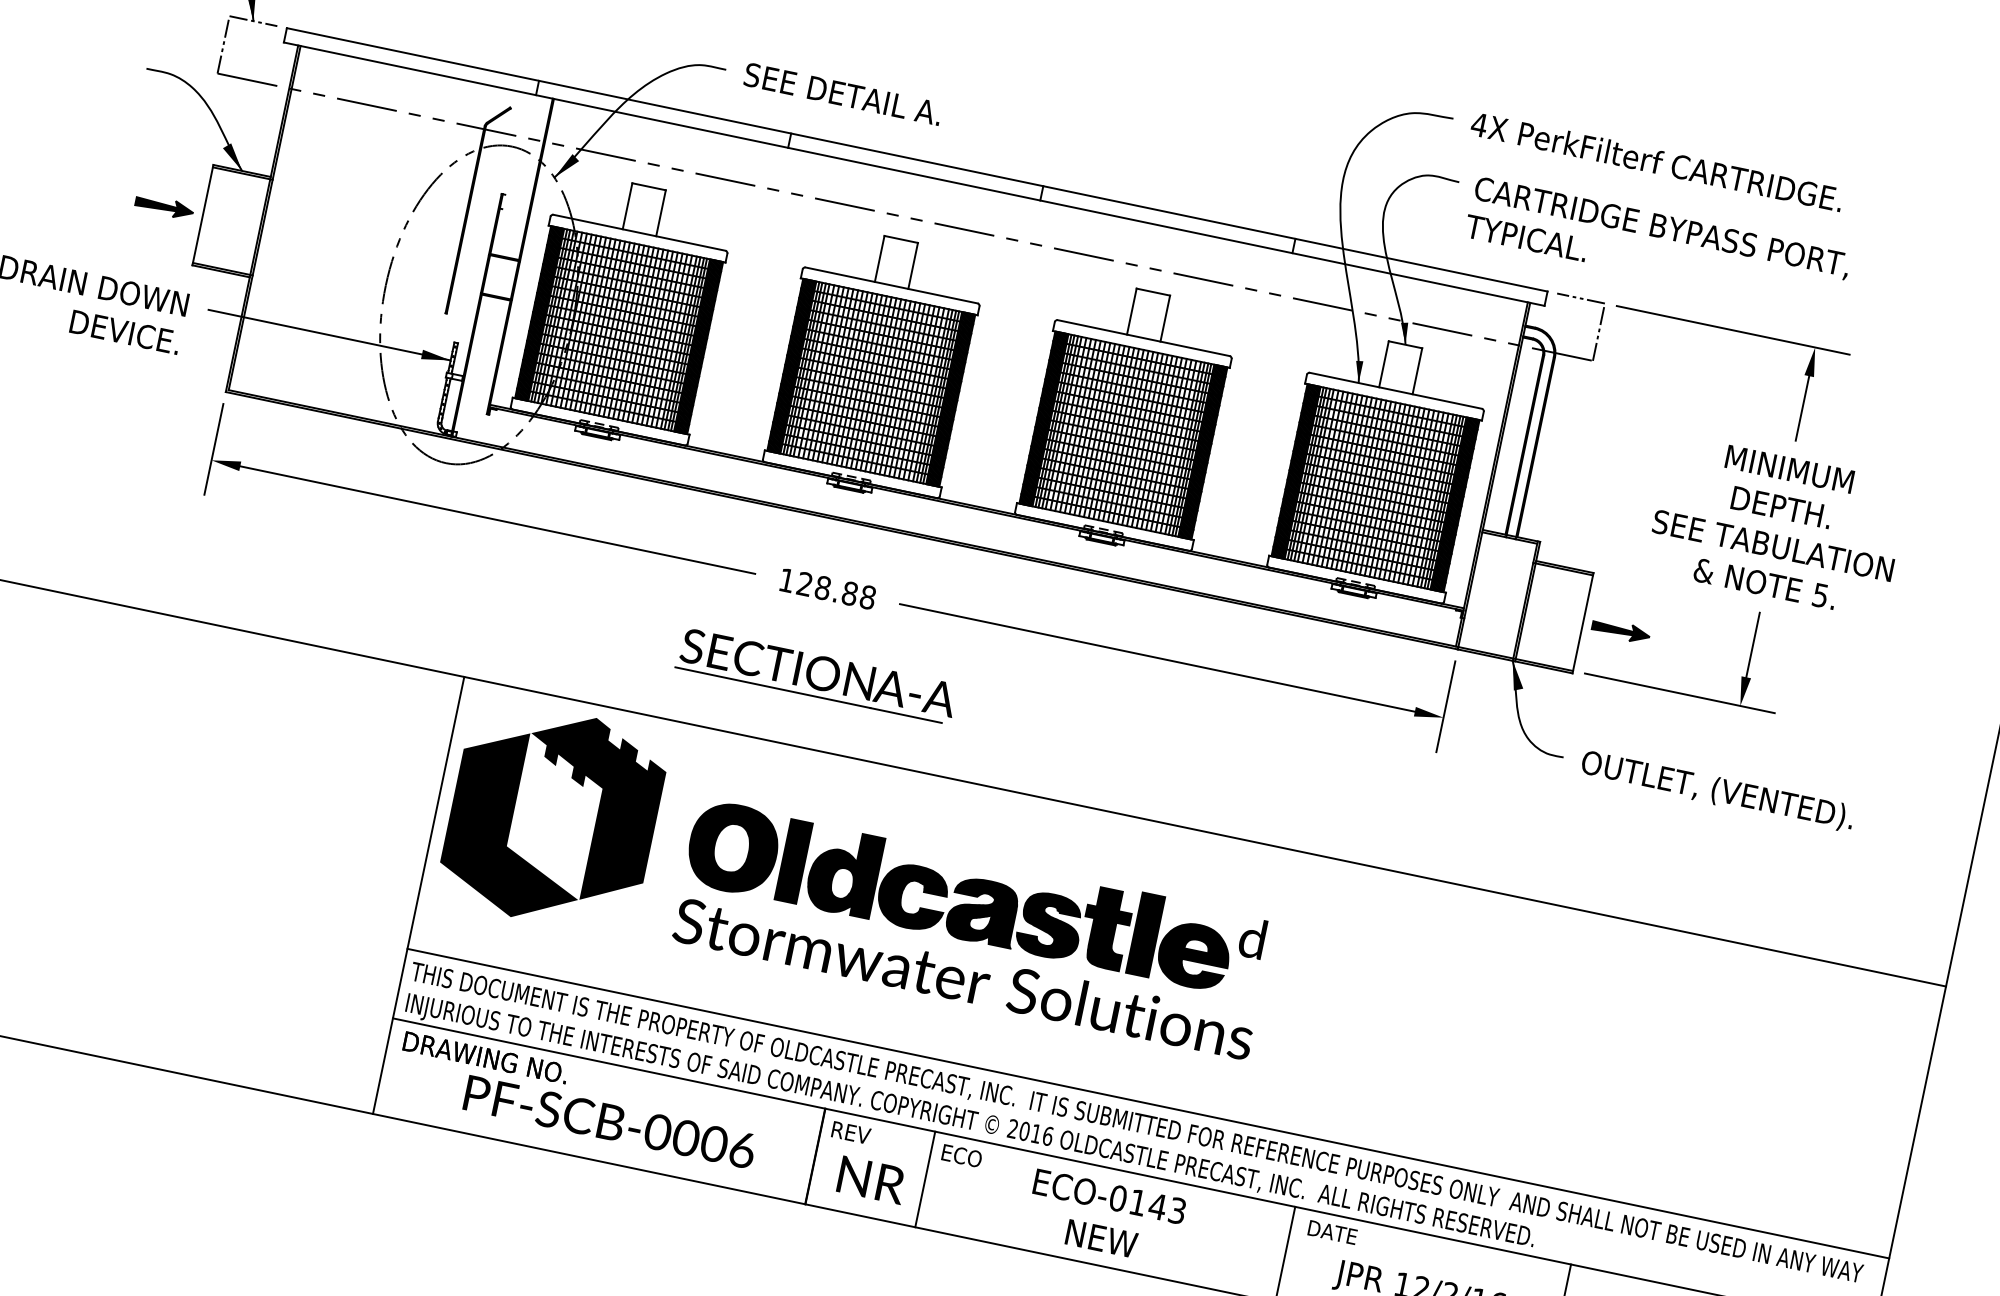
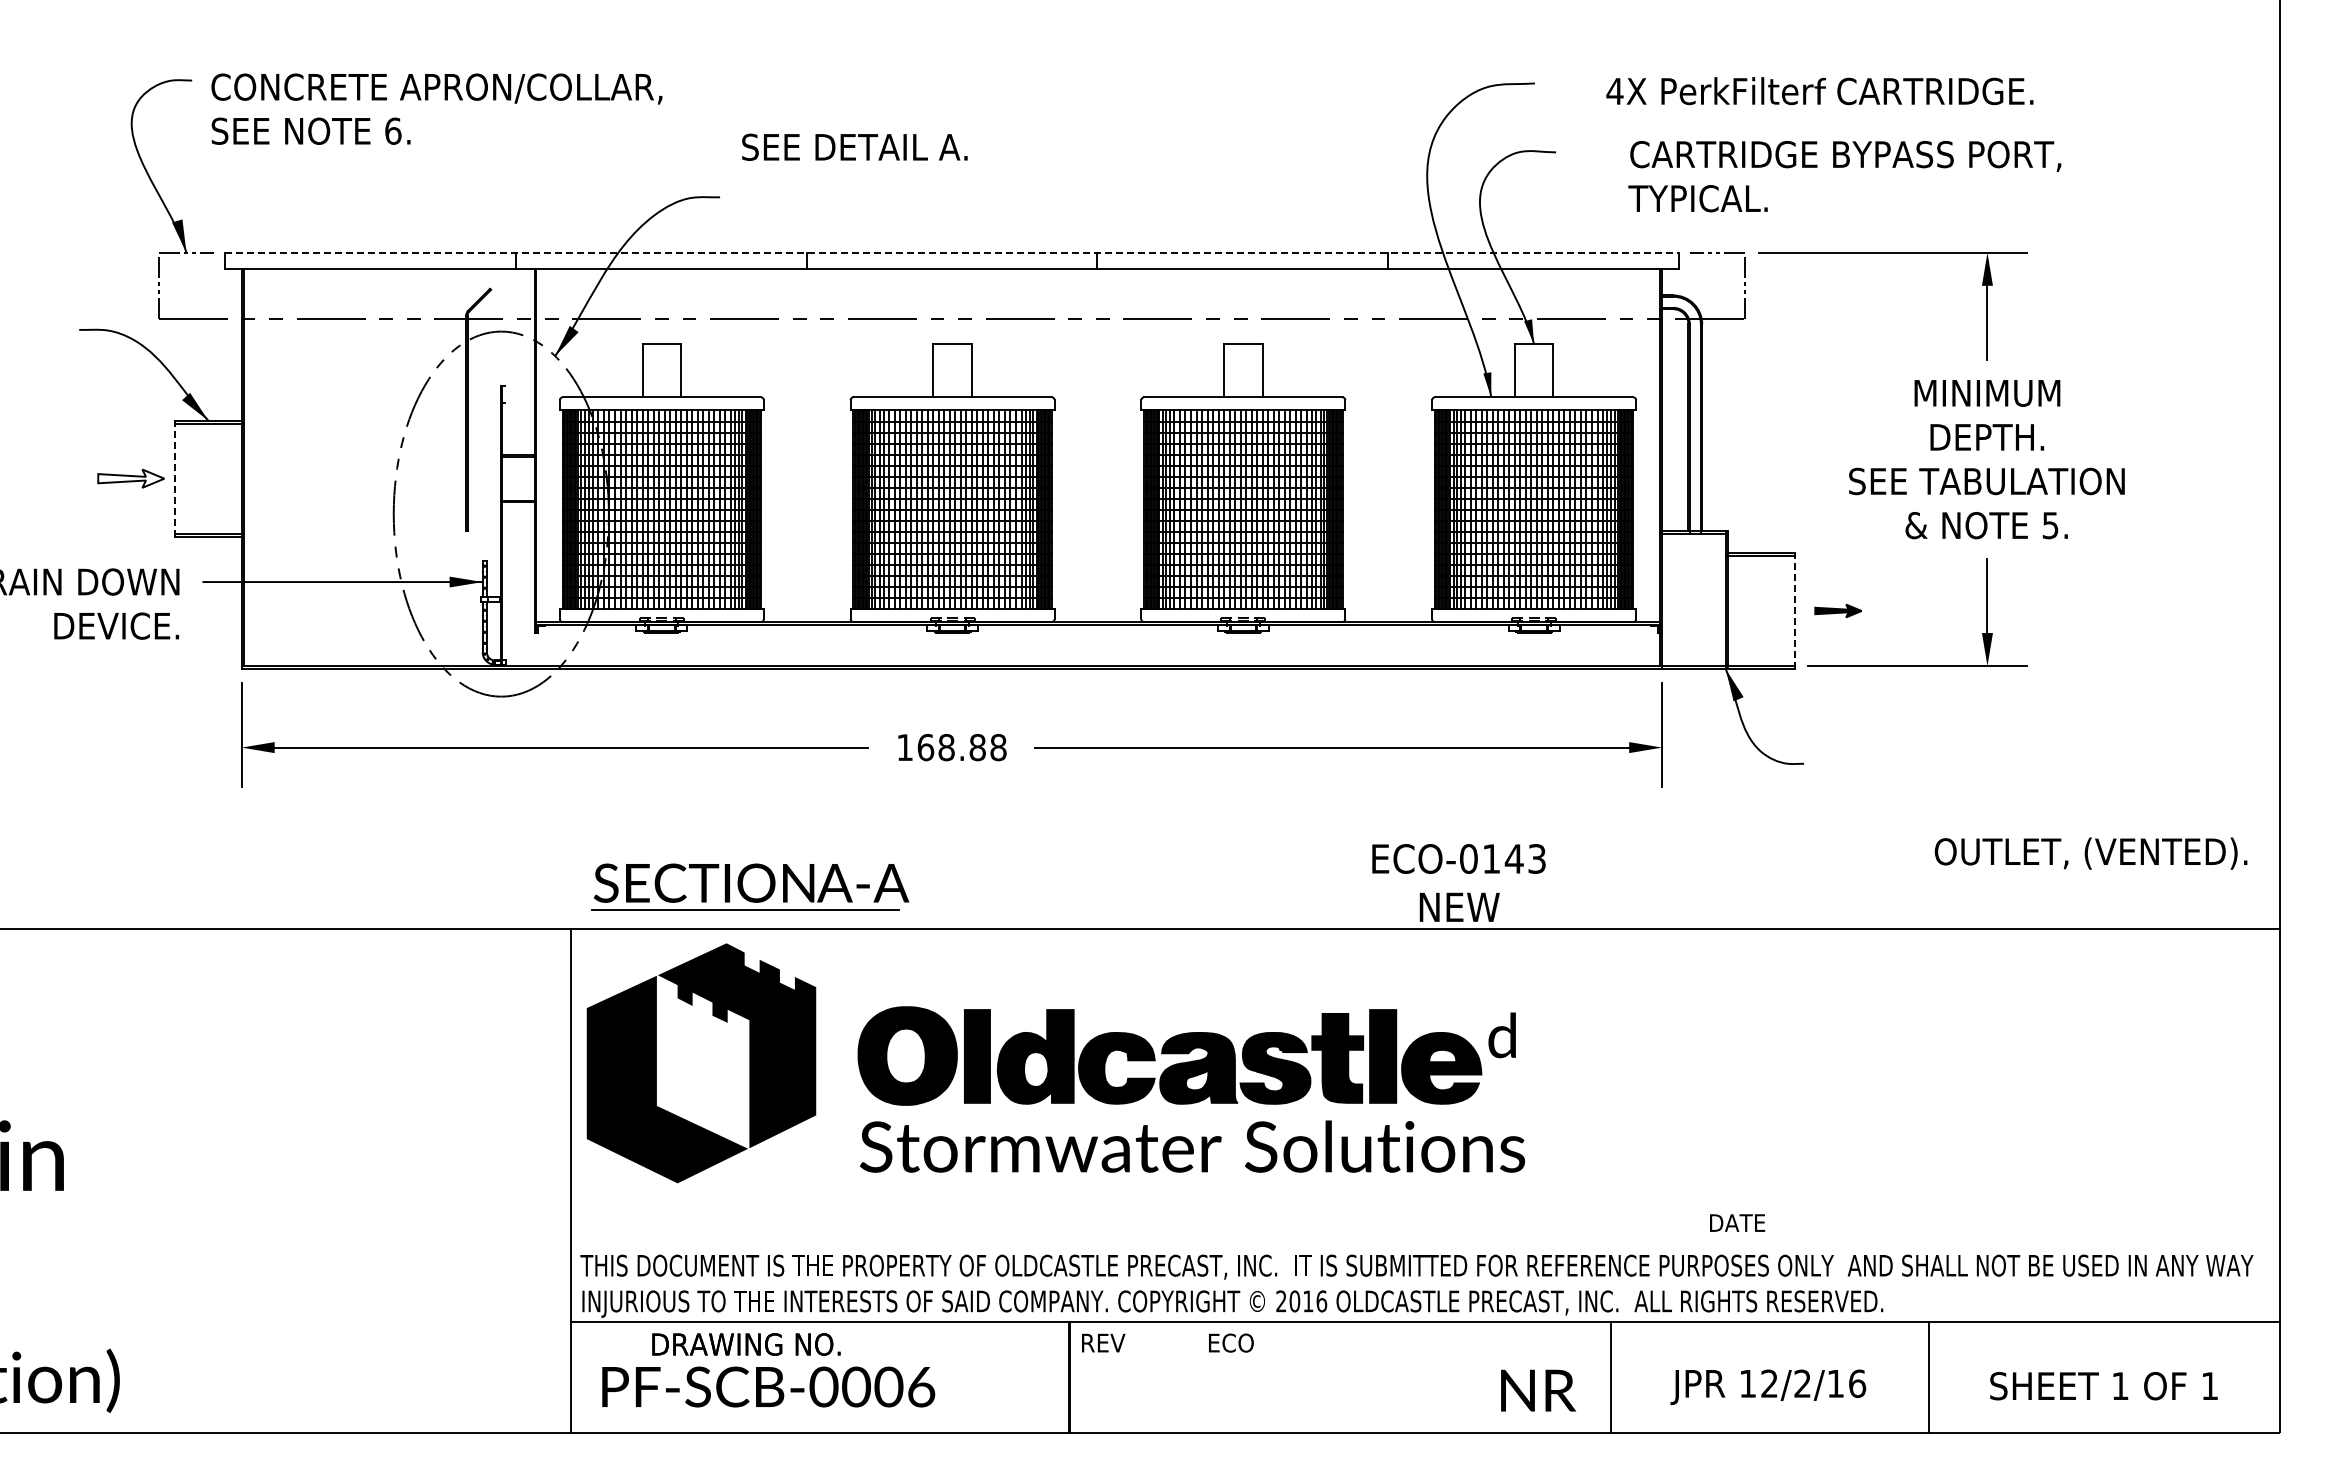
text: (842, 93) -> (854, 146), moved
line: (916, 159) -> (951, 252), solid -> dashed
text: (1656, 162) -> (1819, 91), moved
fill: (164, 207) -> (131, 478), removed
line: (203, 214) -> (175, 478), solid -> dashed
text: (1657, 245) -> (1844, 176), moved
text: (804, 584) -> (925, 747), 128.88 -> 168.88
line: (1583, 622) -> (1794, 610), solid -> dashed
part: (1620, 630) -> (1837, 610), size x0.7
part: (817, 675) -> (750, 886), moved
text: (1717, 791) -> (2090, 853), moved
text: (485, 1057) -> (746, 1344), moved
line: (1147, 1103) -> (1424, 1242), removed
text: (610, 1121) -> (768, 1386), moved
line: (925, 1179) -> (1196, 1377), removed
text: (872, 1180) -> (1538, 1390), moved
text: (1105, 1217) -> (1458, 882), moved
text: (1332, 1232) -> (1737, 1222), moved

